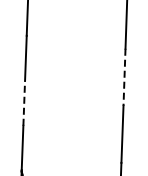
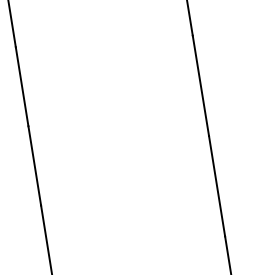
line: (124, 77) -> (200, 86), dashed -> solid
line: (24, 103) -> (35, 166), dashed -> solid

